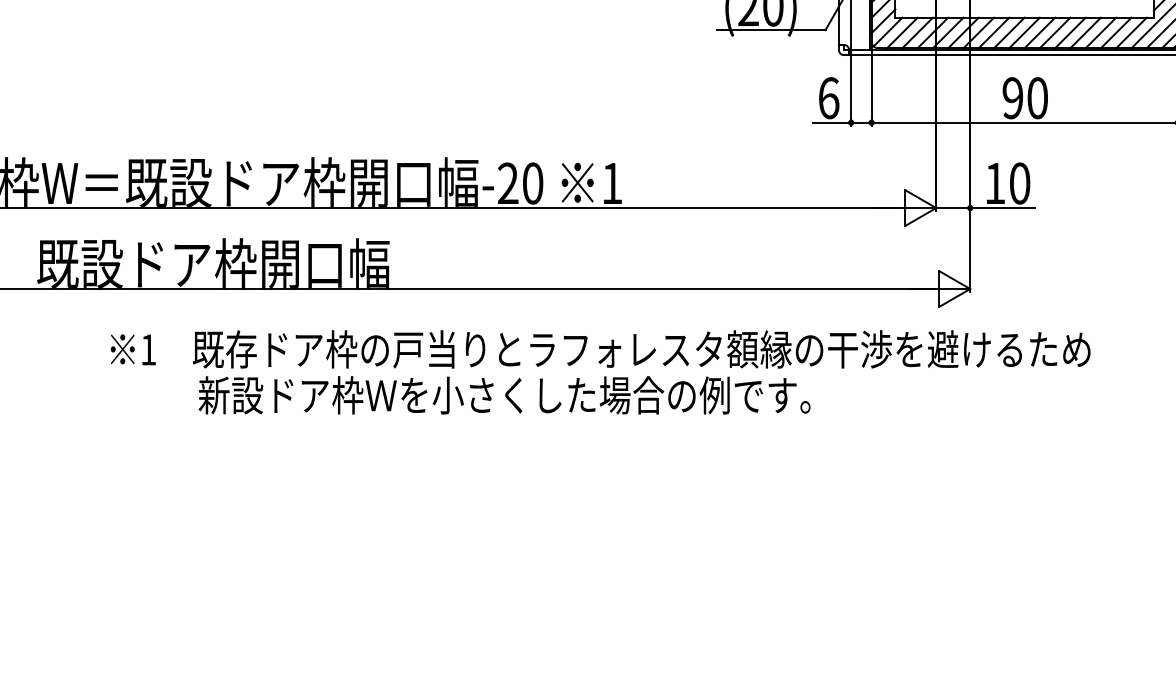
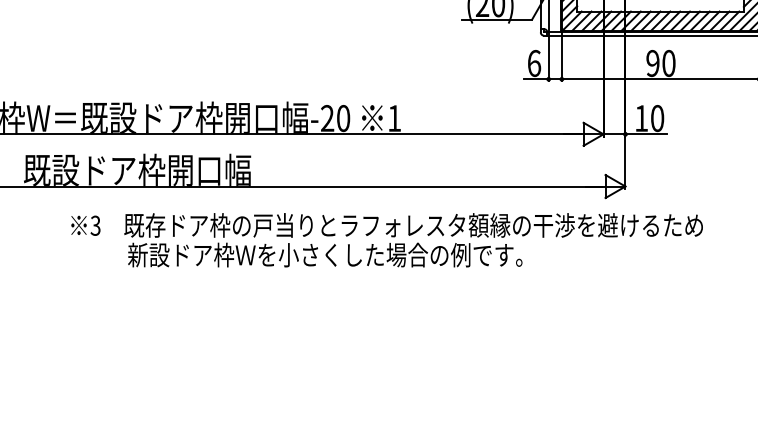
text: (148, 349) -> (95, 225), 1 -> 3

